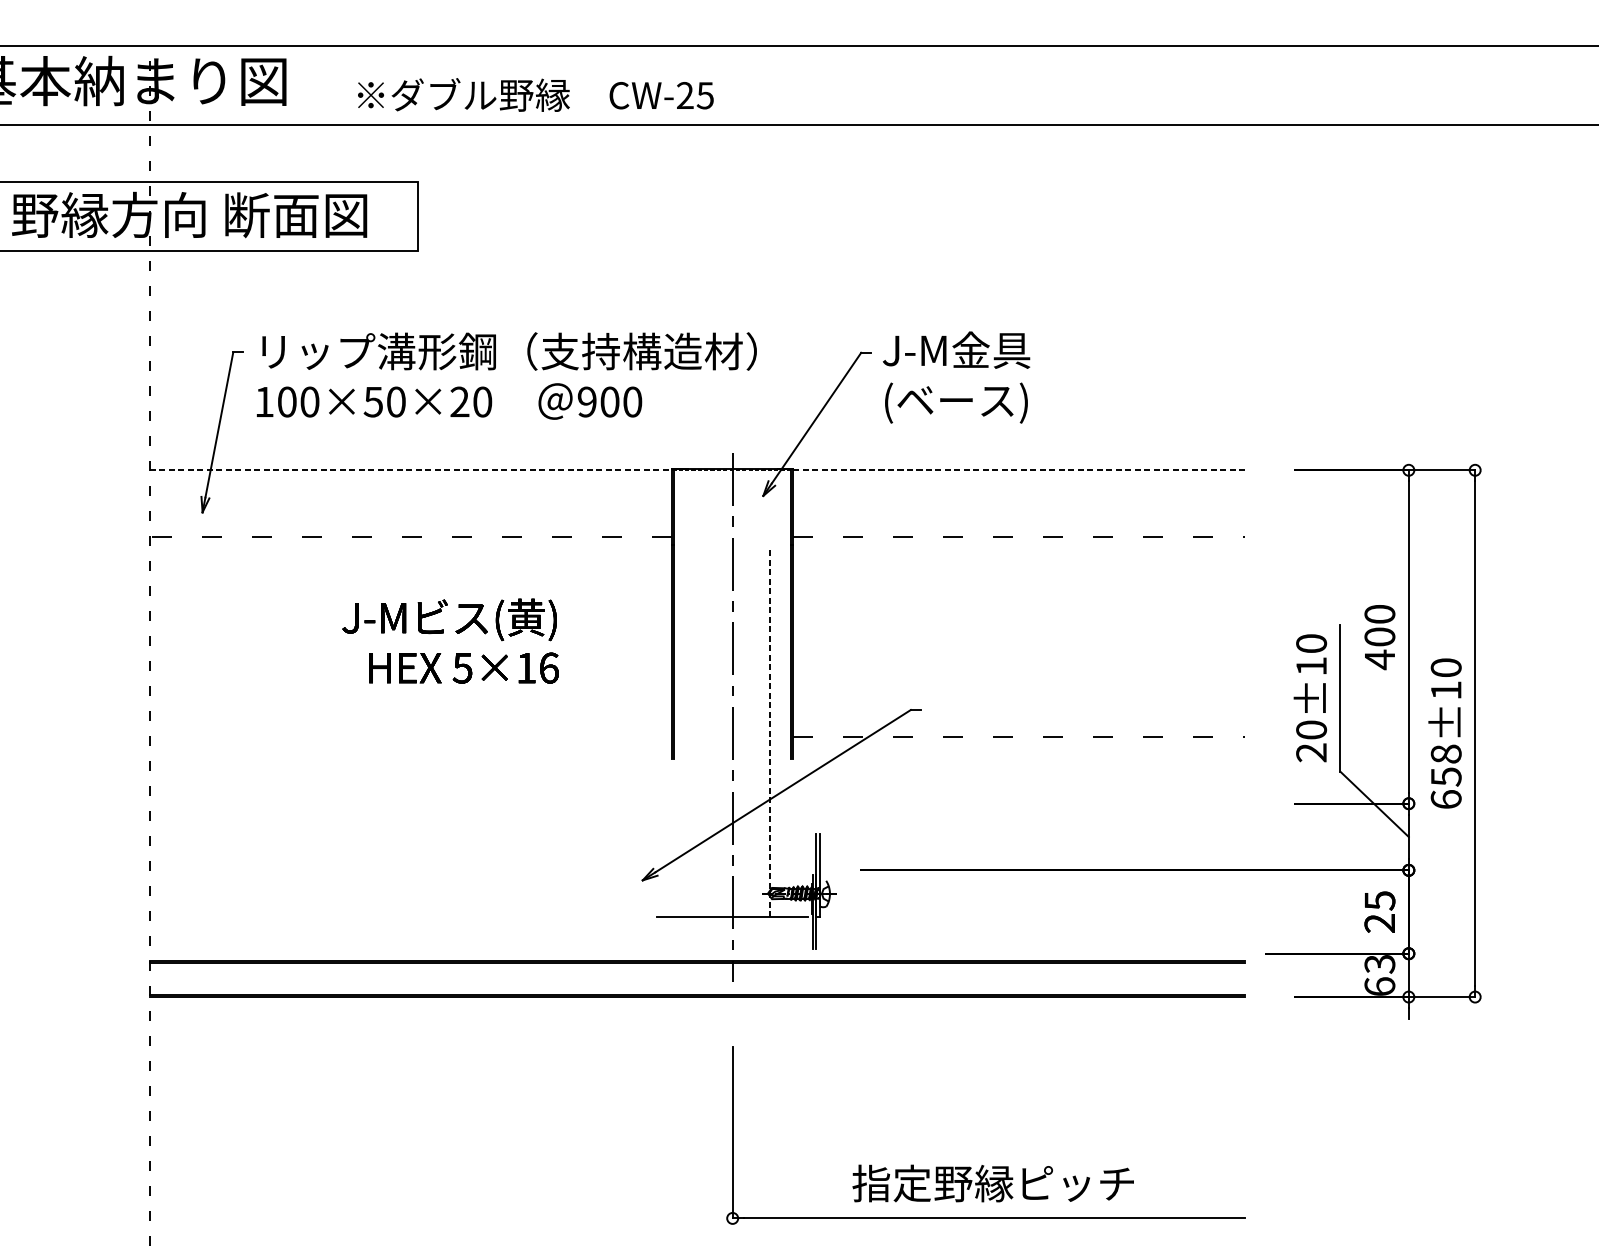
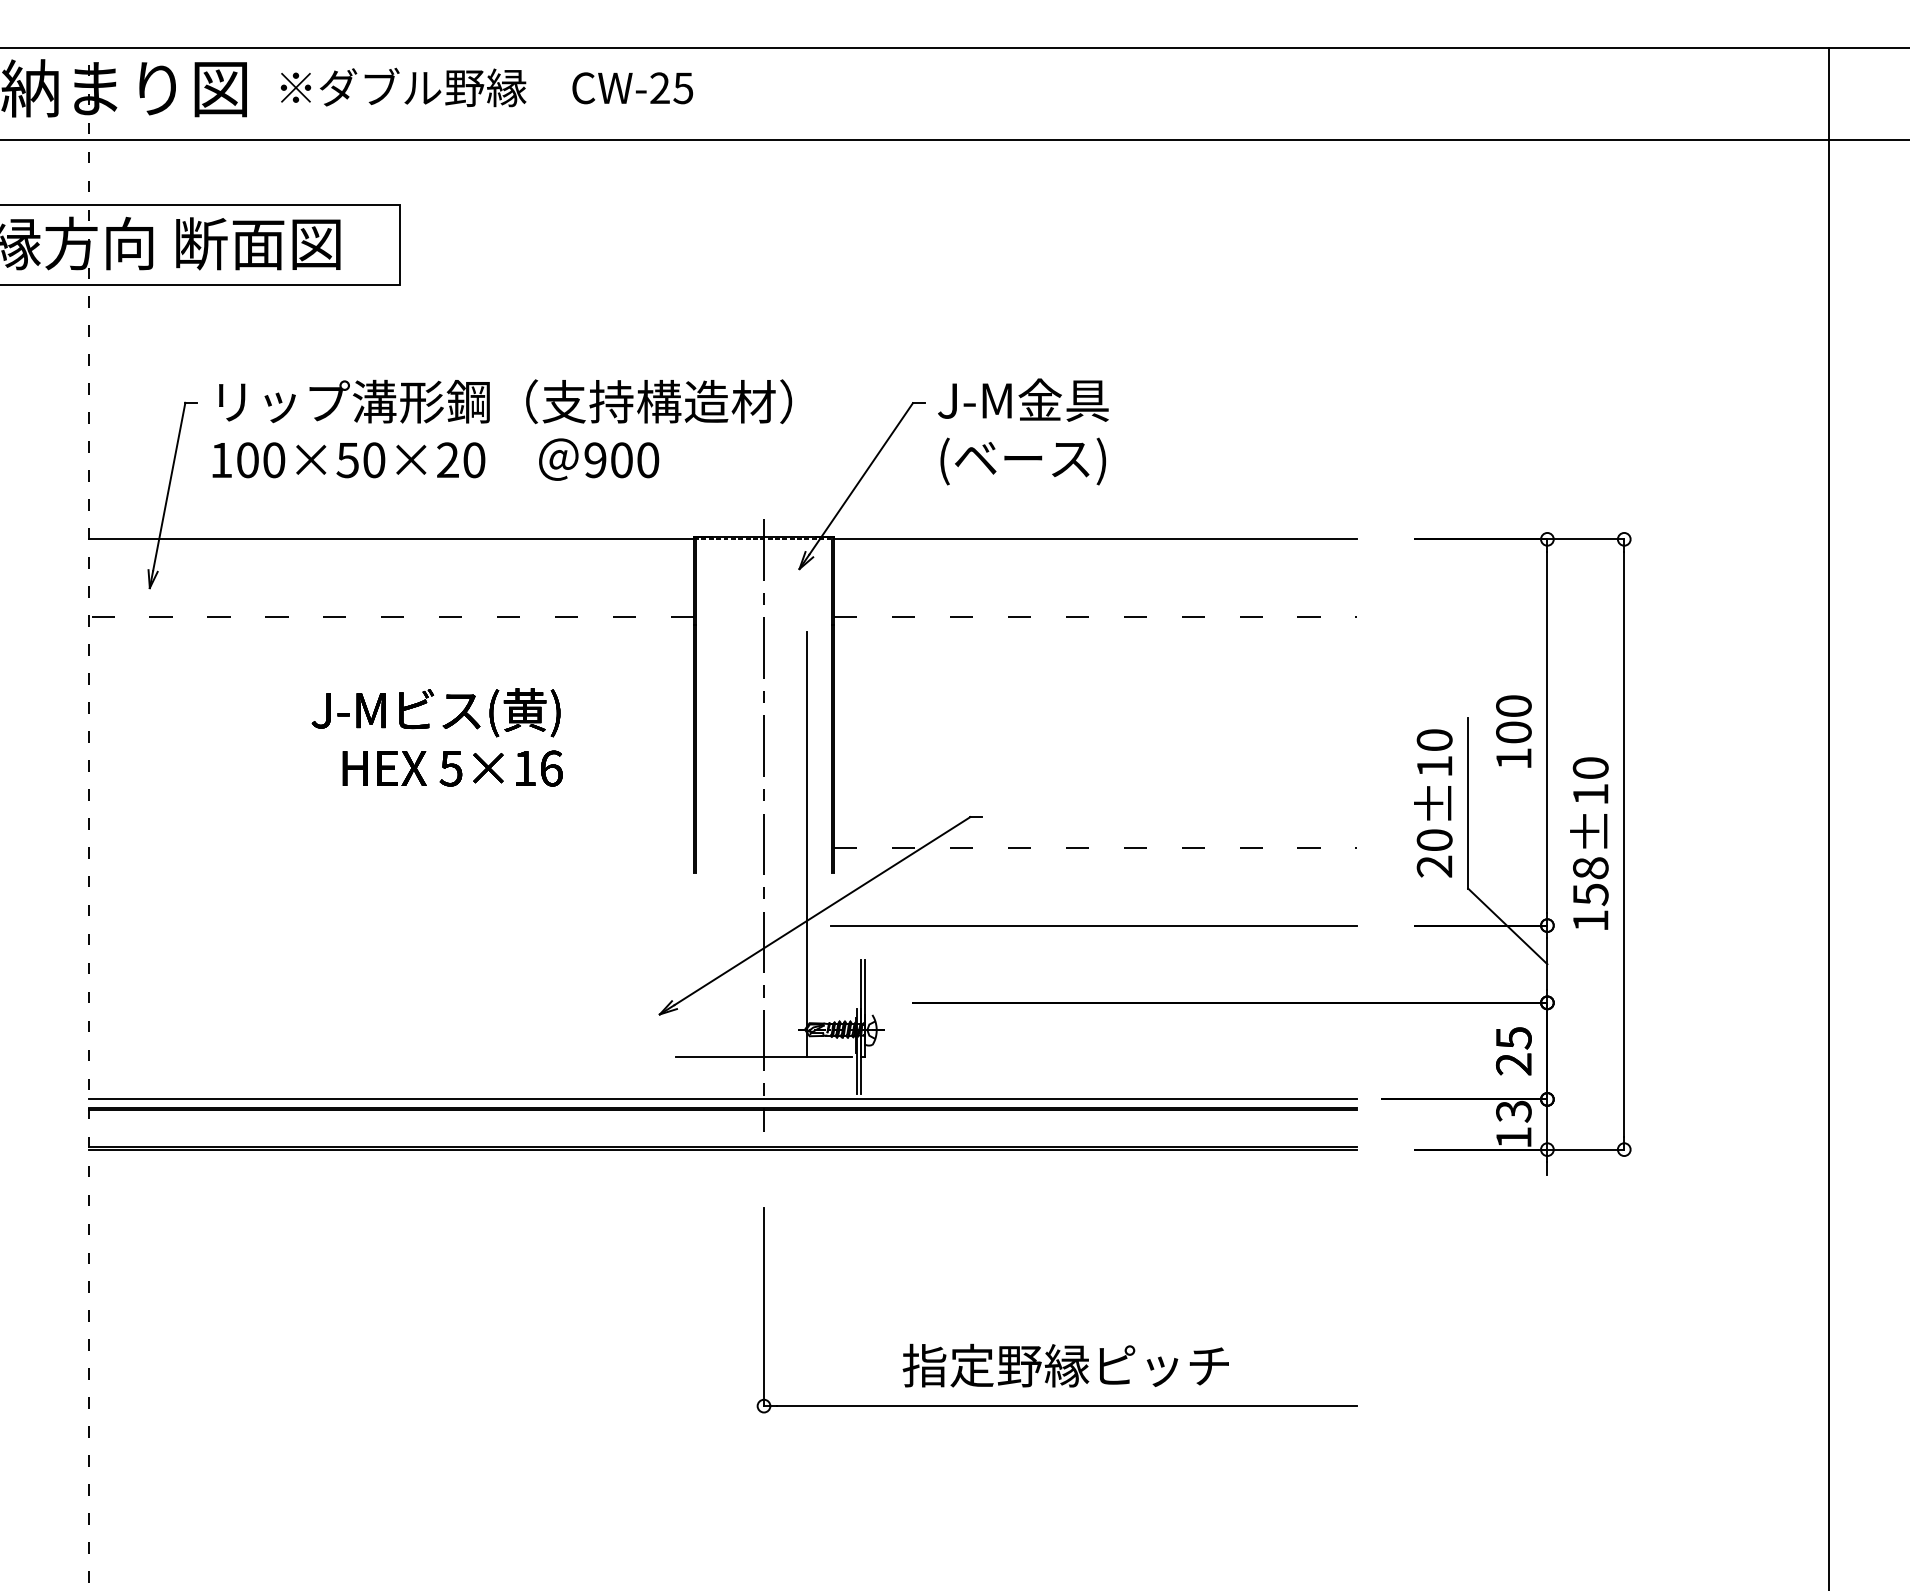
text: (535, 94) -> (486, 87), moved
line: (411, 470) -> (391, 539), dashed -> solid
line: (1018, 470) -> (1095, 539), dashed -> solid
text: (1379, 659) -> (1513, 758), 400 -> 100
line: (770, 733) -> (807, 844), dashed -> solid
text: (1446, 799) -> (1590, 920), 658±10 -> 158±10
line: (1017, 803) -> (1093, 925), added
line: (696, 953) -> (722, 1099), added
text: (1379, 986) -> (1513, 1137), 63 -> 13

